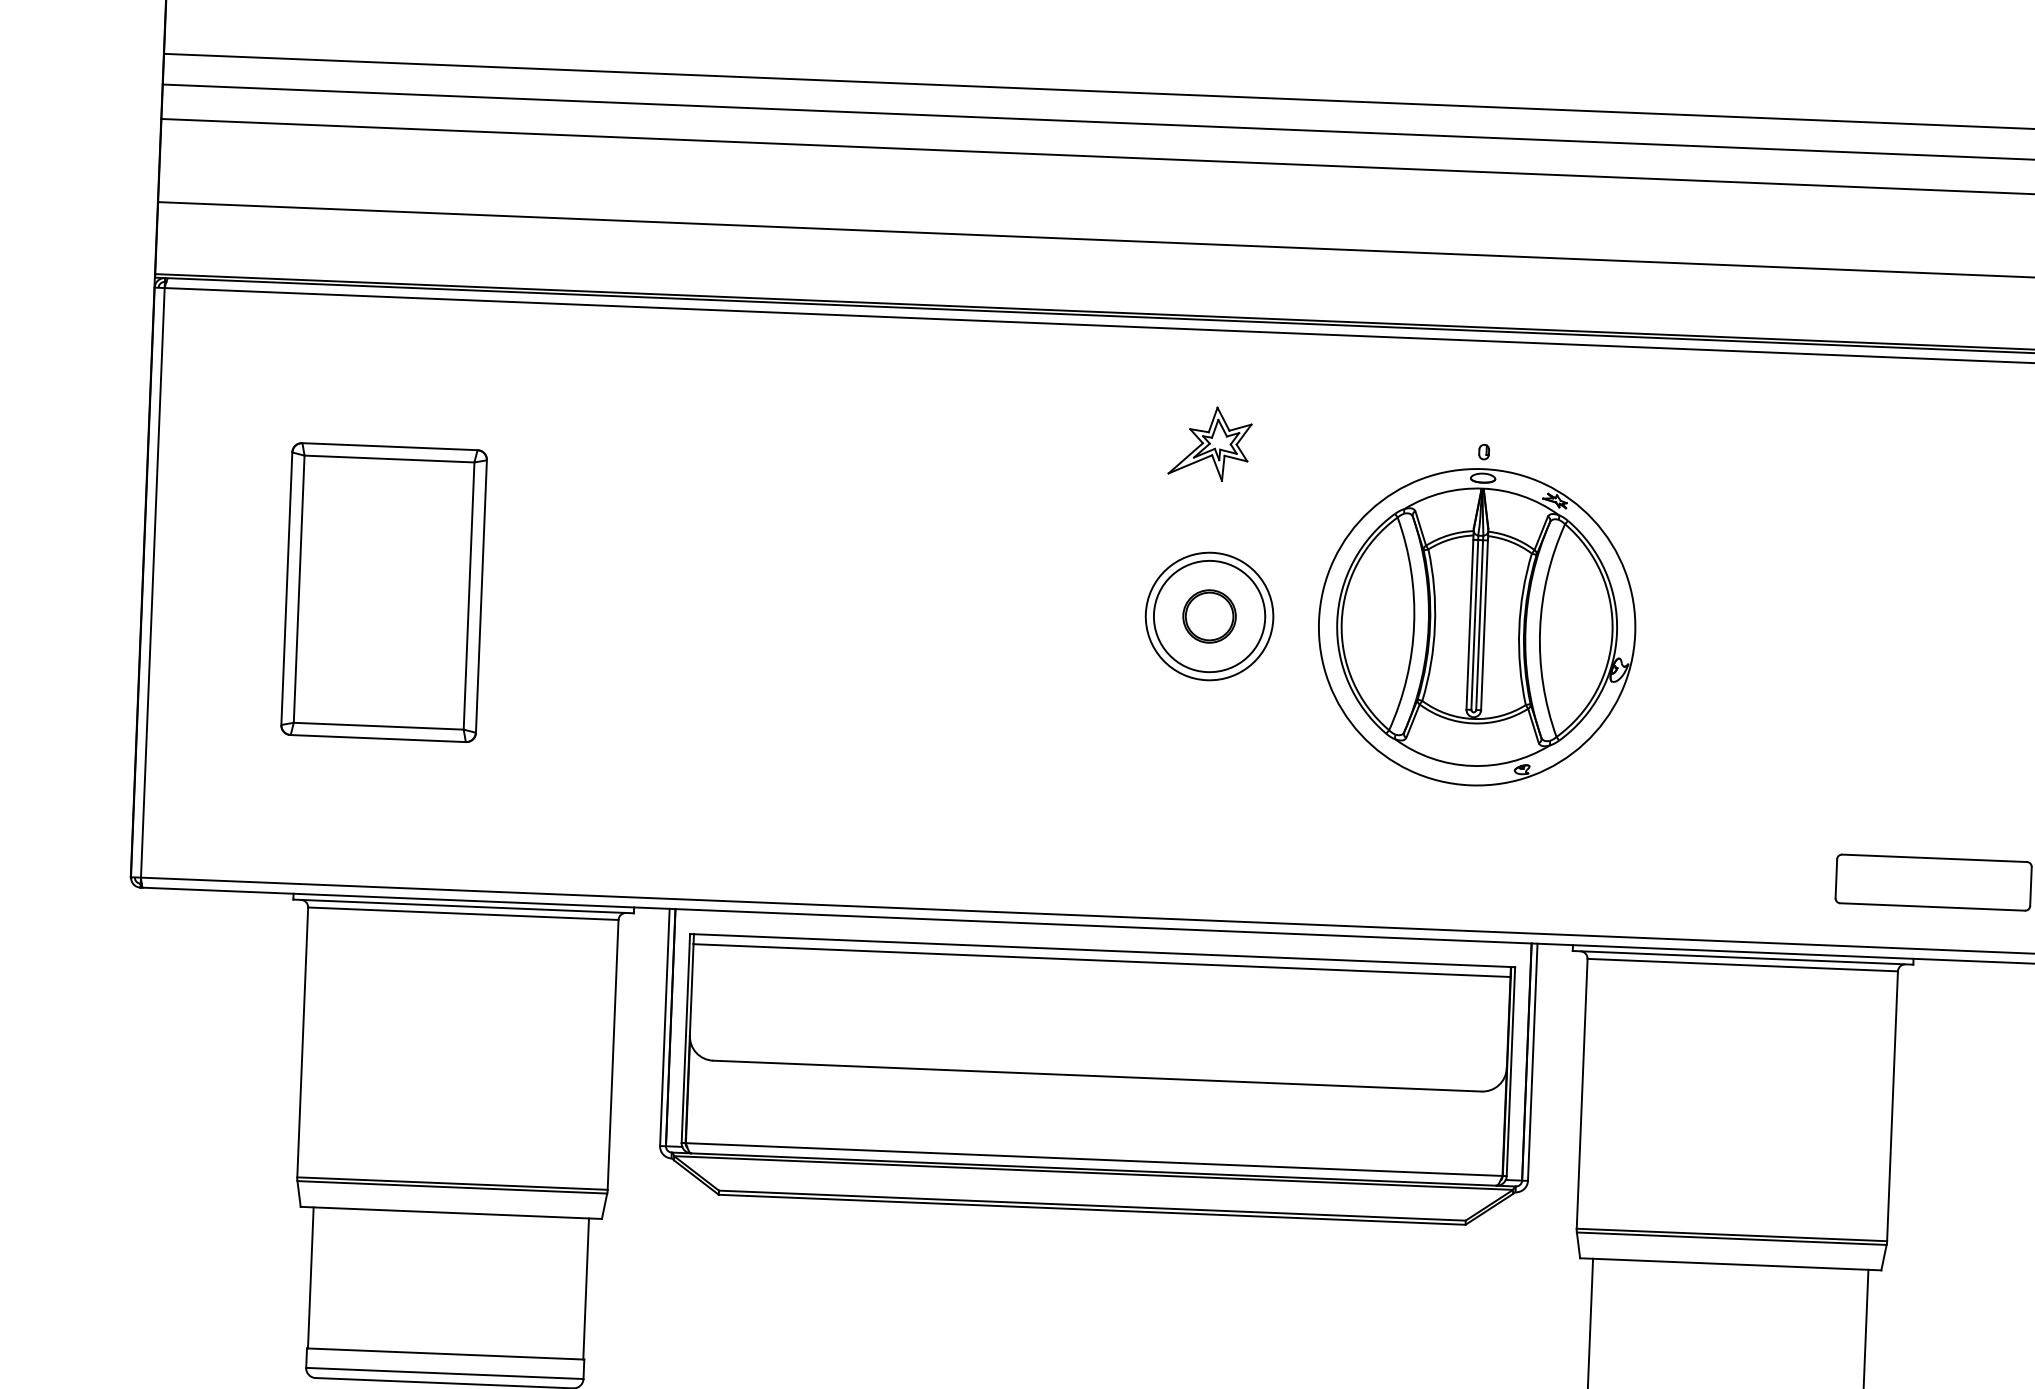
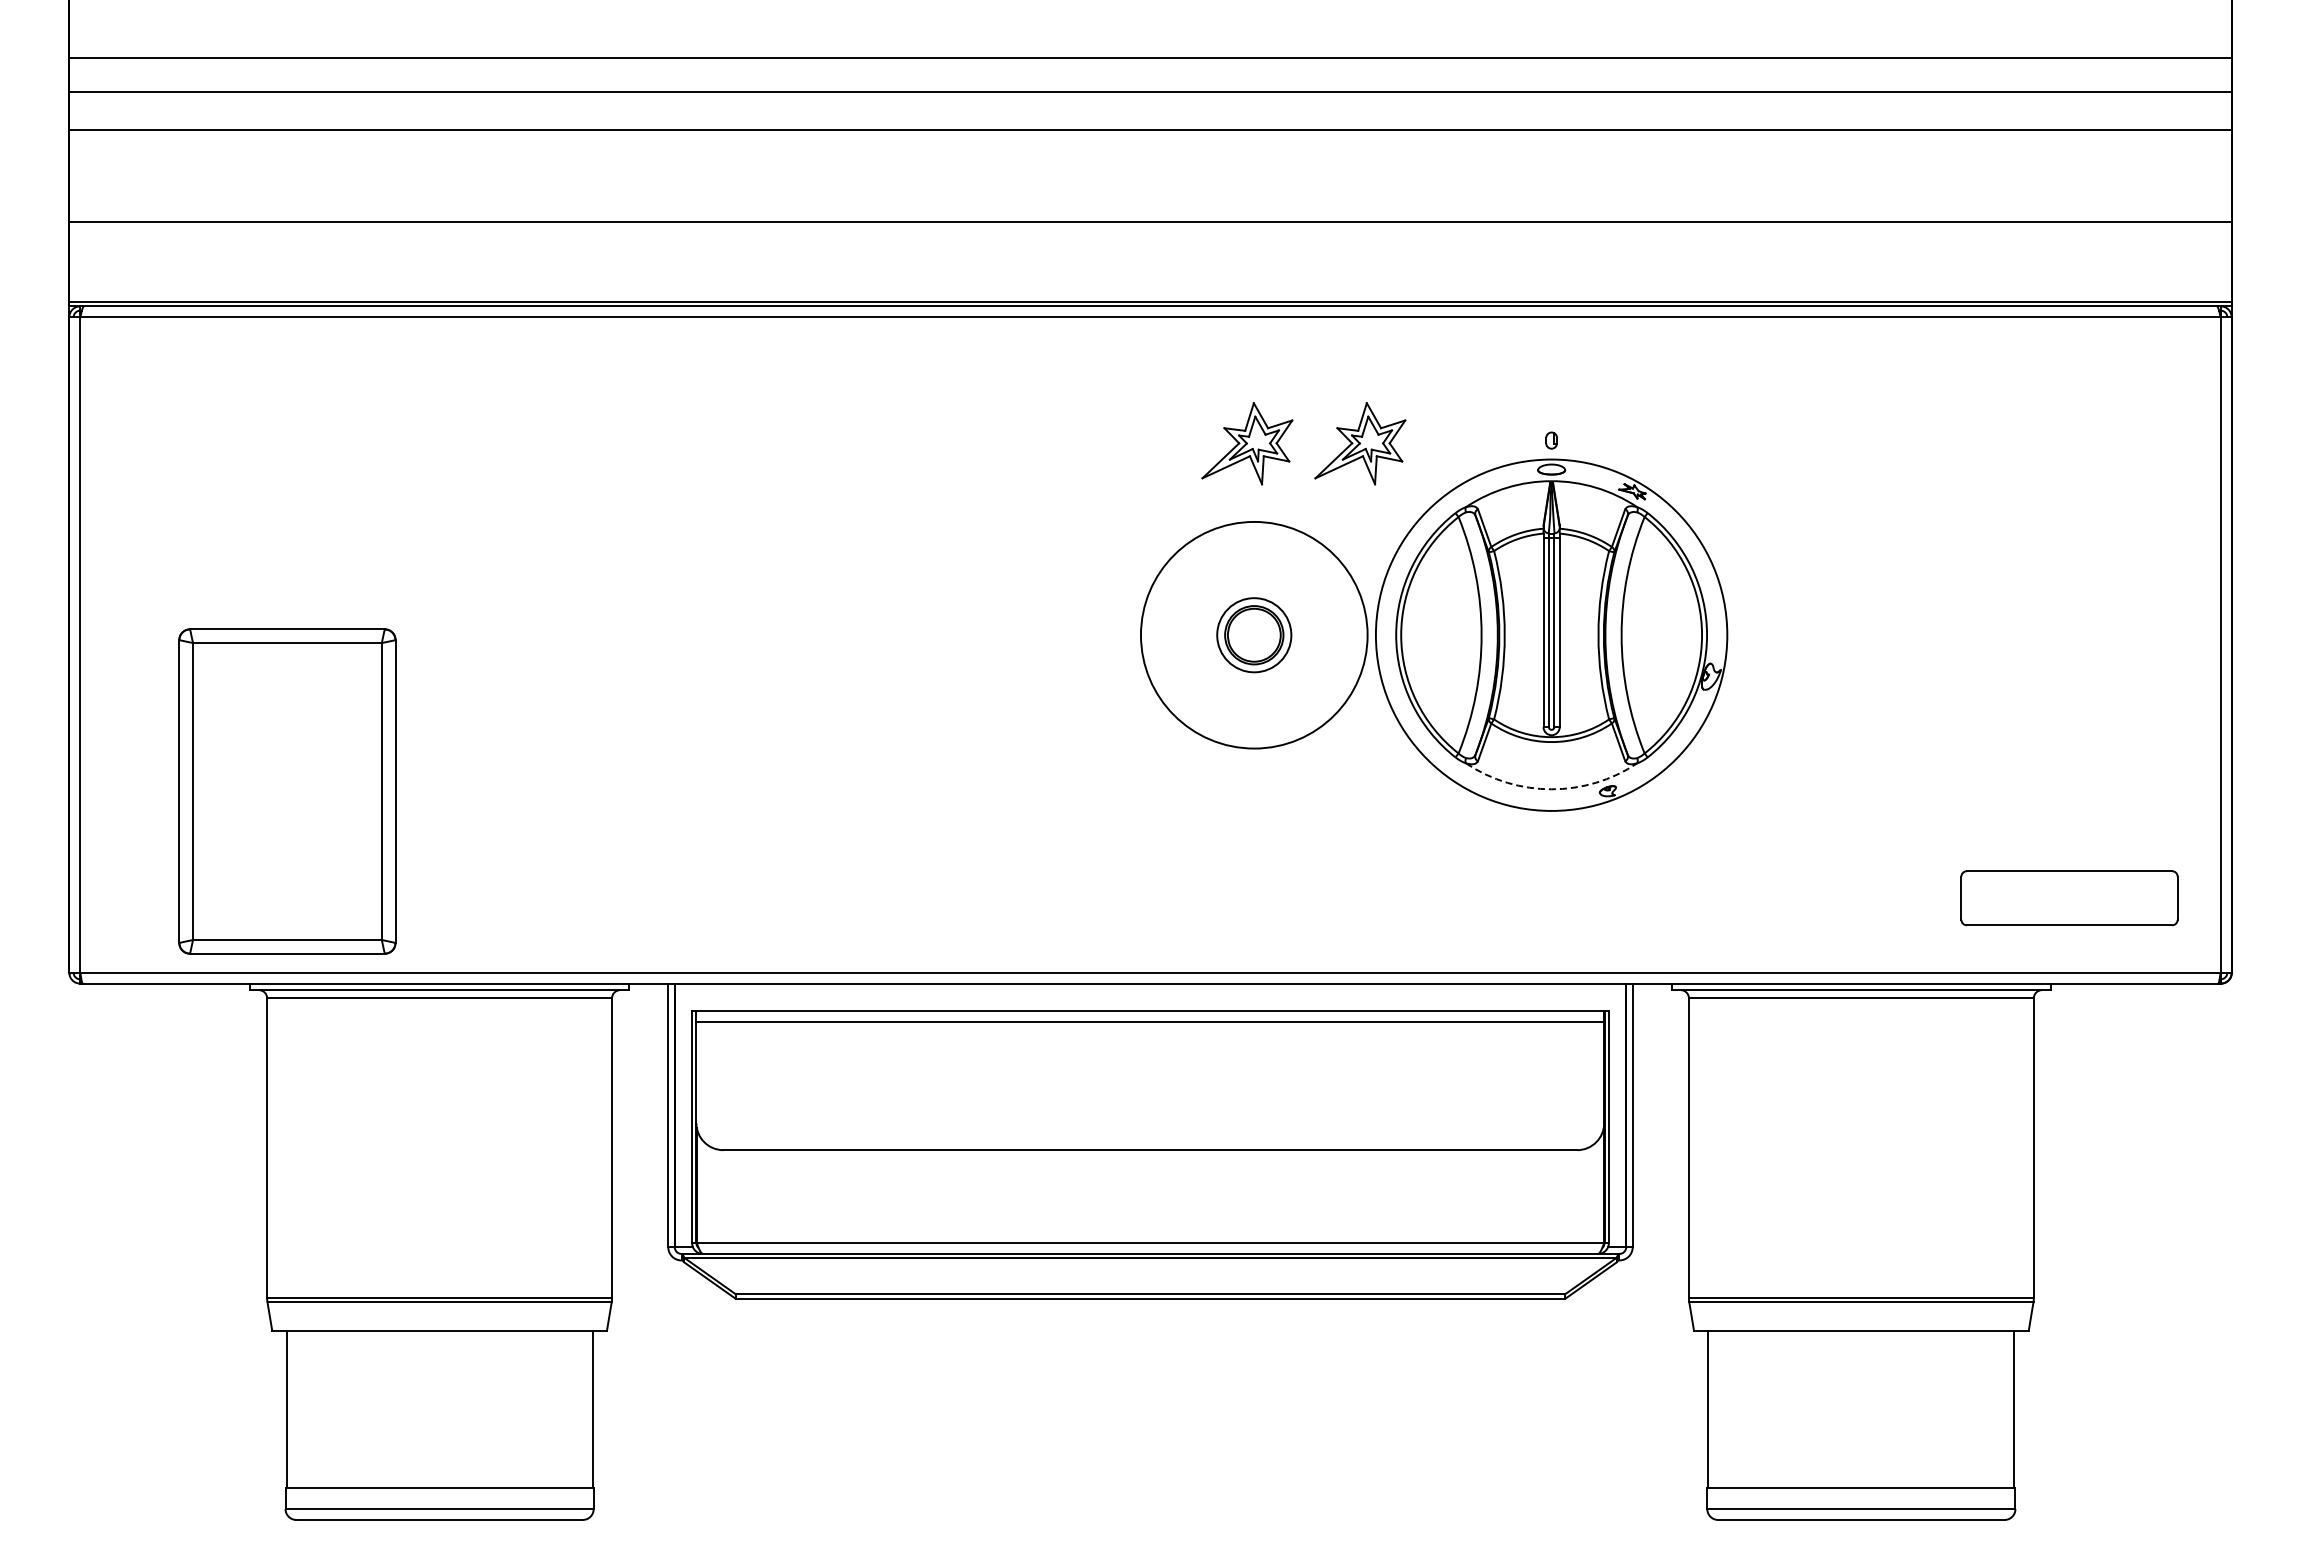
part: (1312, 447) -> (1360, 443), added
part: (384, 592) -> (287, 791), moved
circle: (1209, 616) -> (1254, 635), size x0.6
circle: (1209, 616) -> (1254, 635), size x1.6
arc: (1471, 766) -> (1551, 789), solid -> dashed

